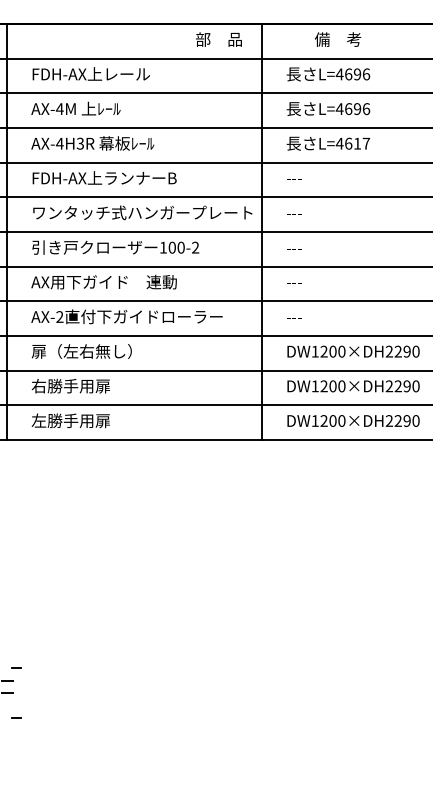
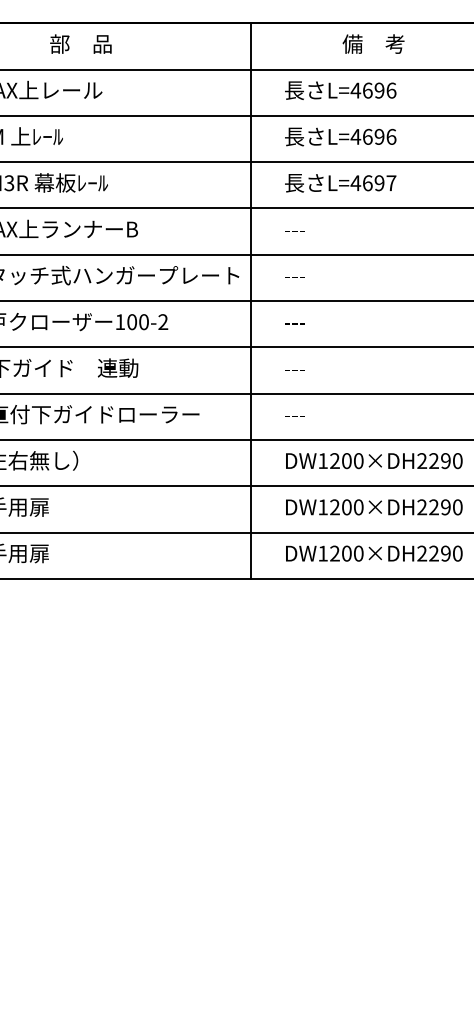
text: (218, 39) -> (80, 43), moved
text: (338, 39) -> (374, 43), moved
text: (357, 143) -> (379, 182), L=4617 -> L=4697

